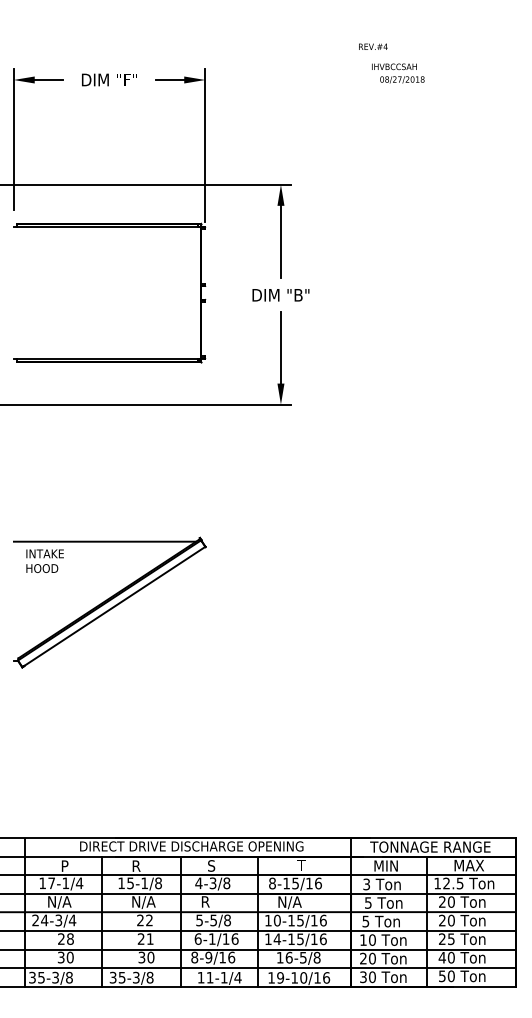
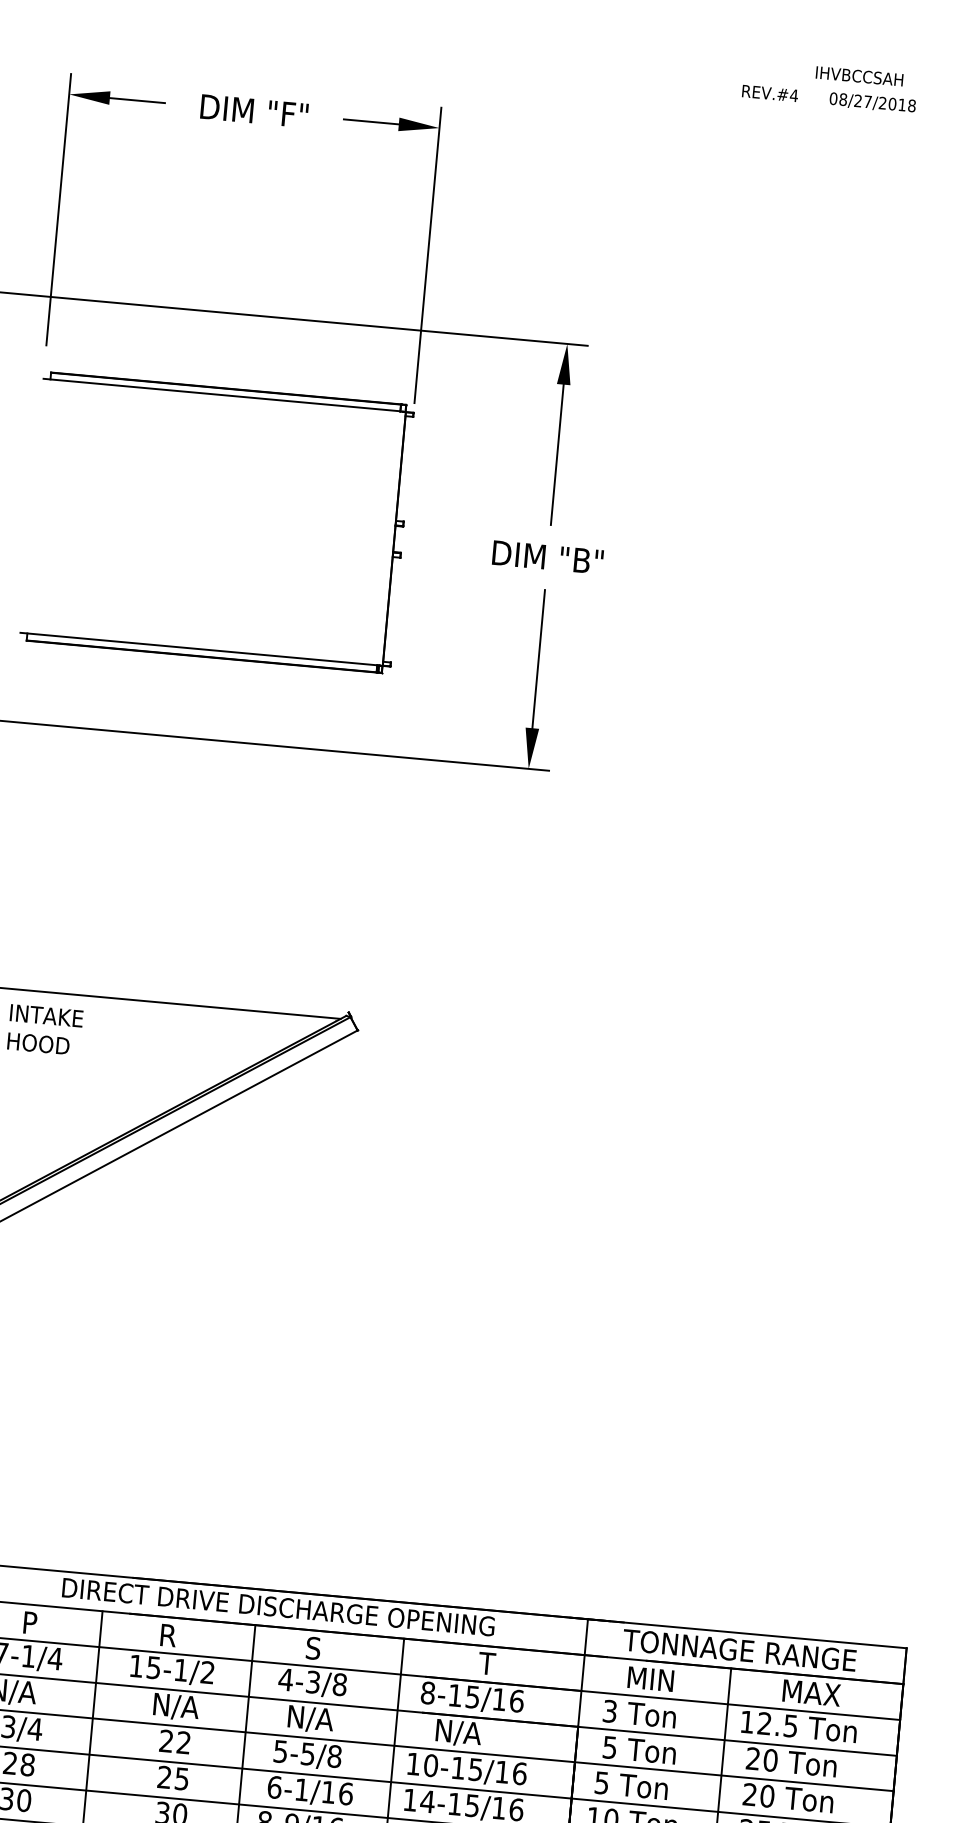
text: (398, 73) -> (866, 89), moved
text: (158, 883) -> (207, 1672), 15-1/8 -> 15-1/2
text: (214, 902) -> (312, 1719), R -> N/A
text: (149, 938) -> (180, 1777), 21 -> 25

